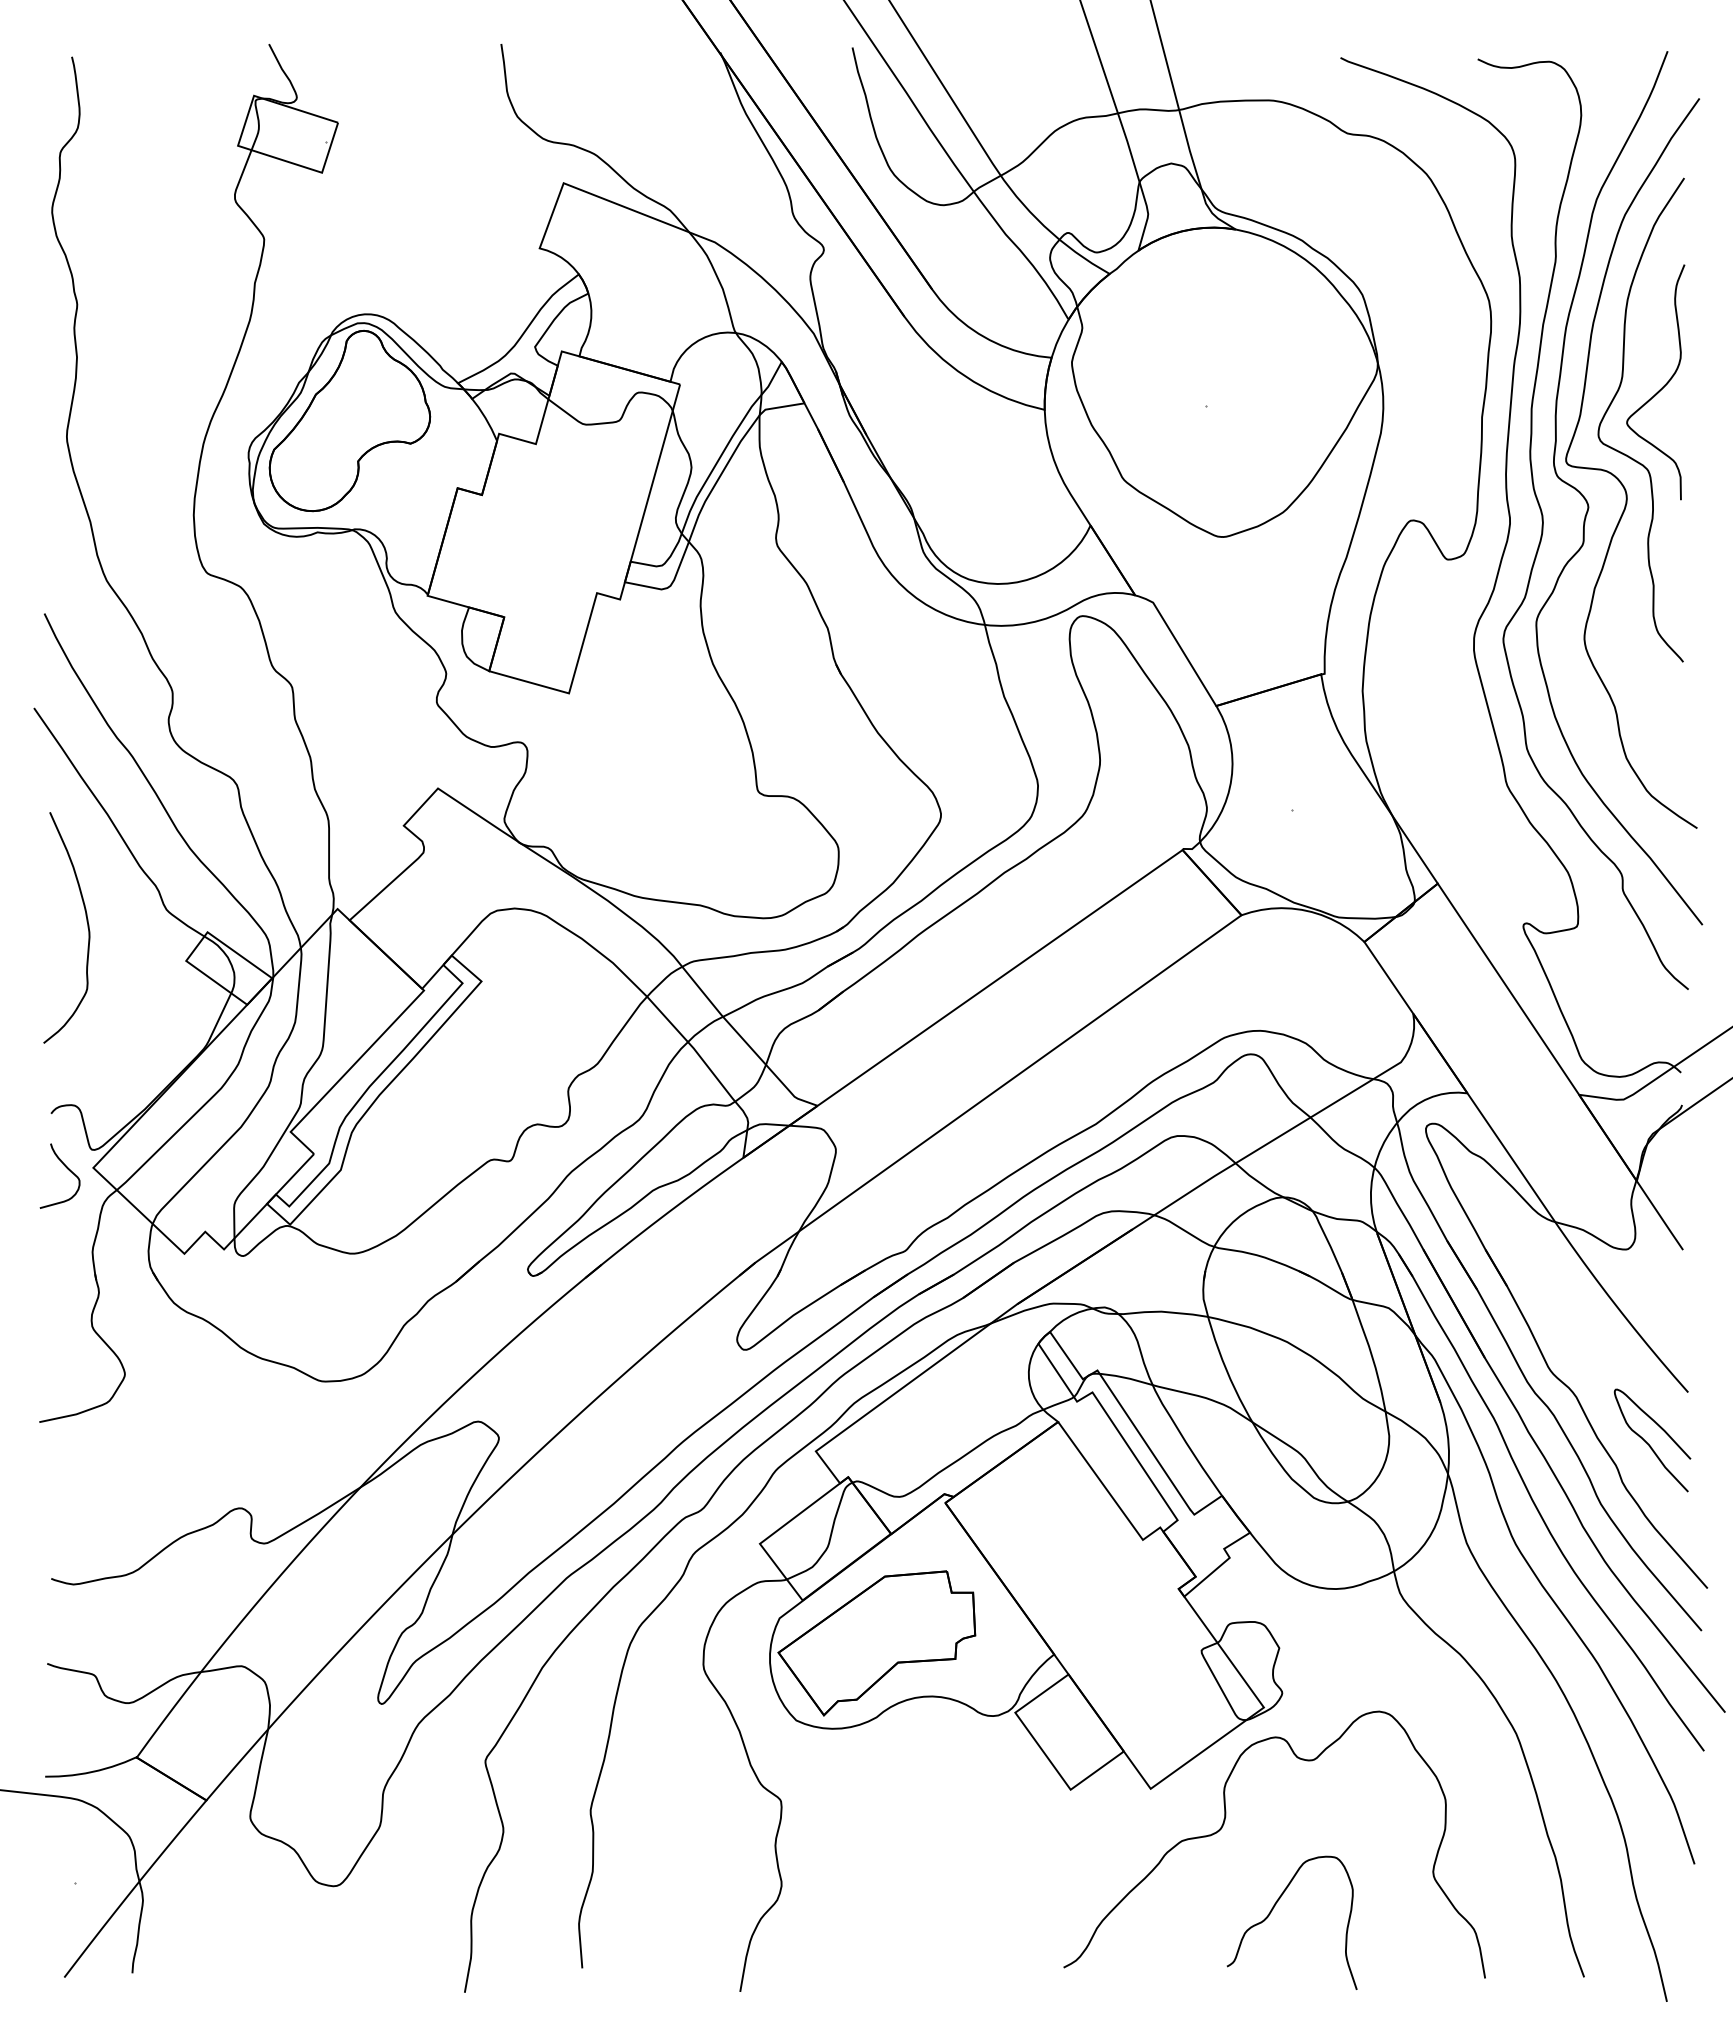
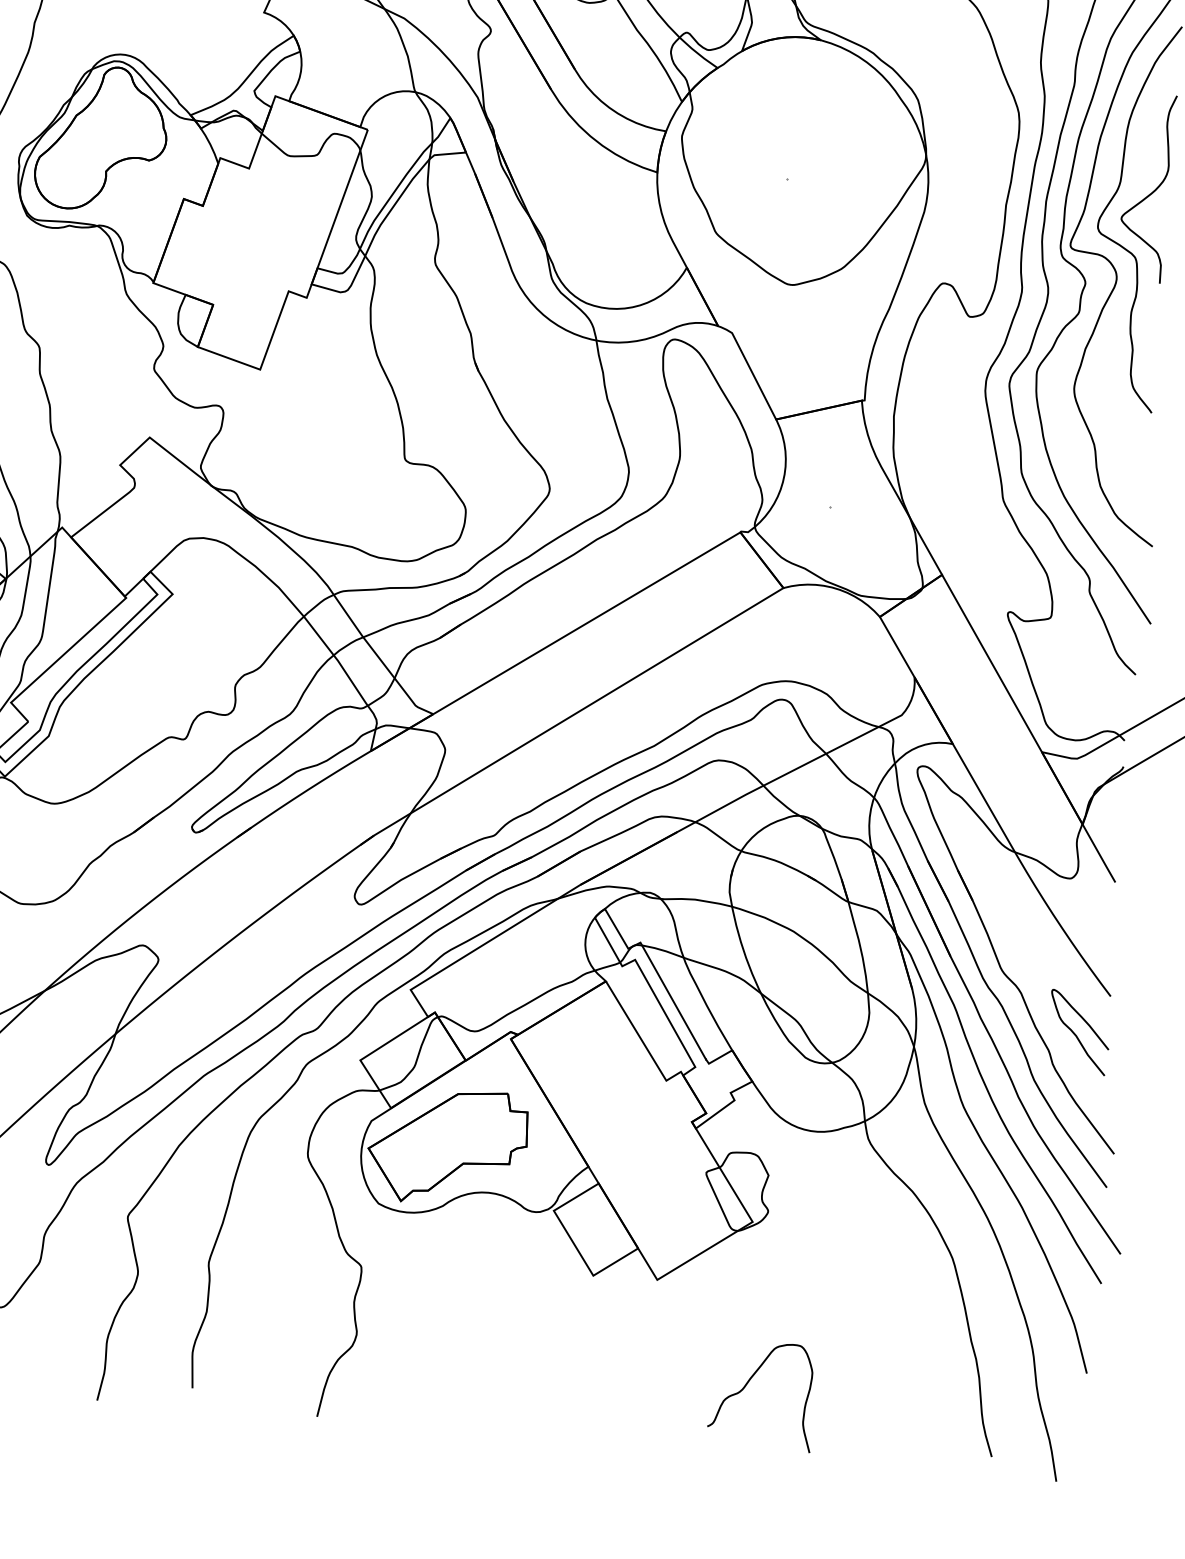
curve: (1224, 1824) -> (714, 1312), removed

